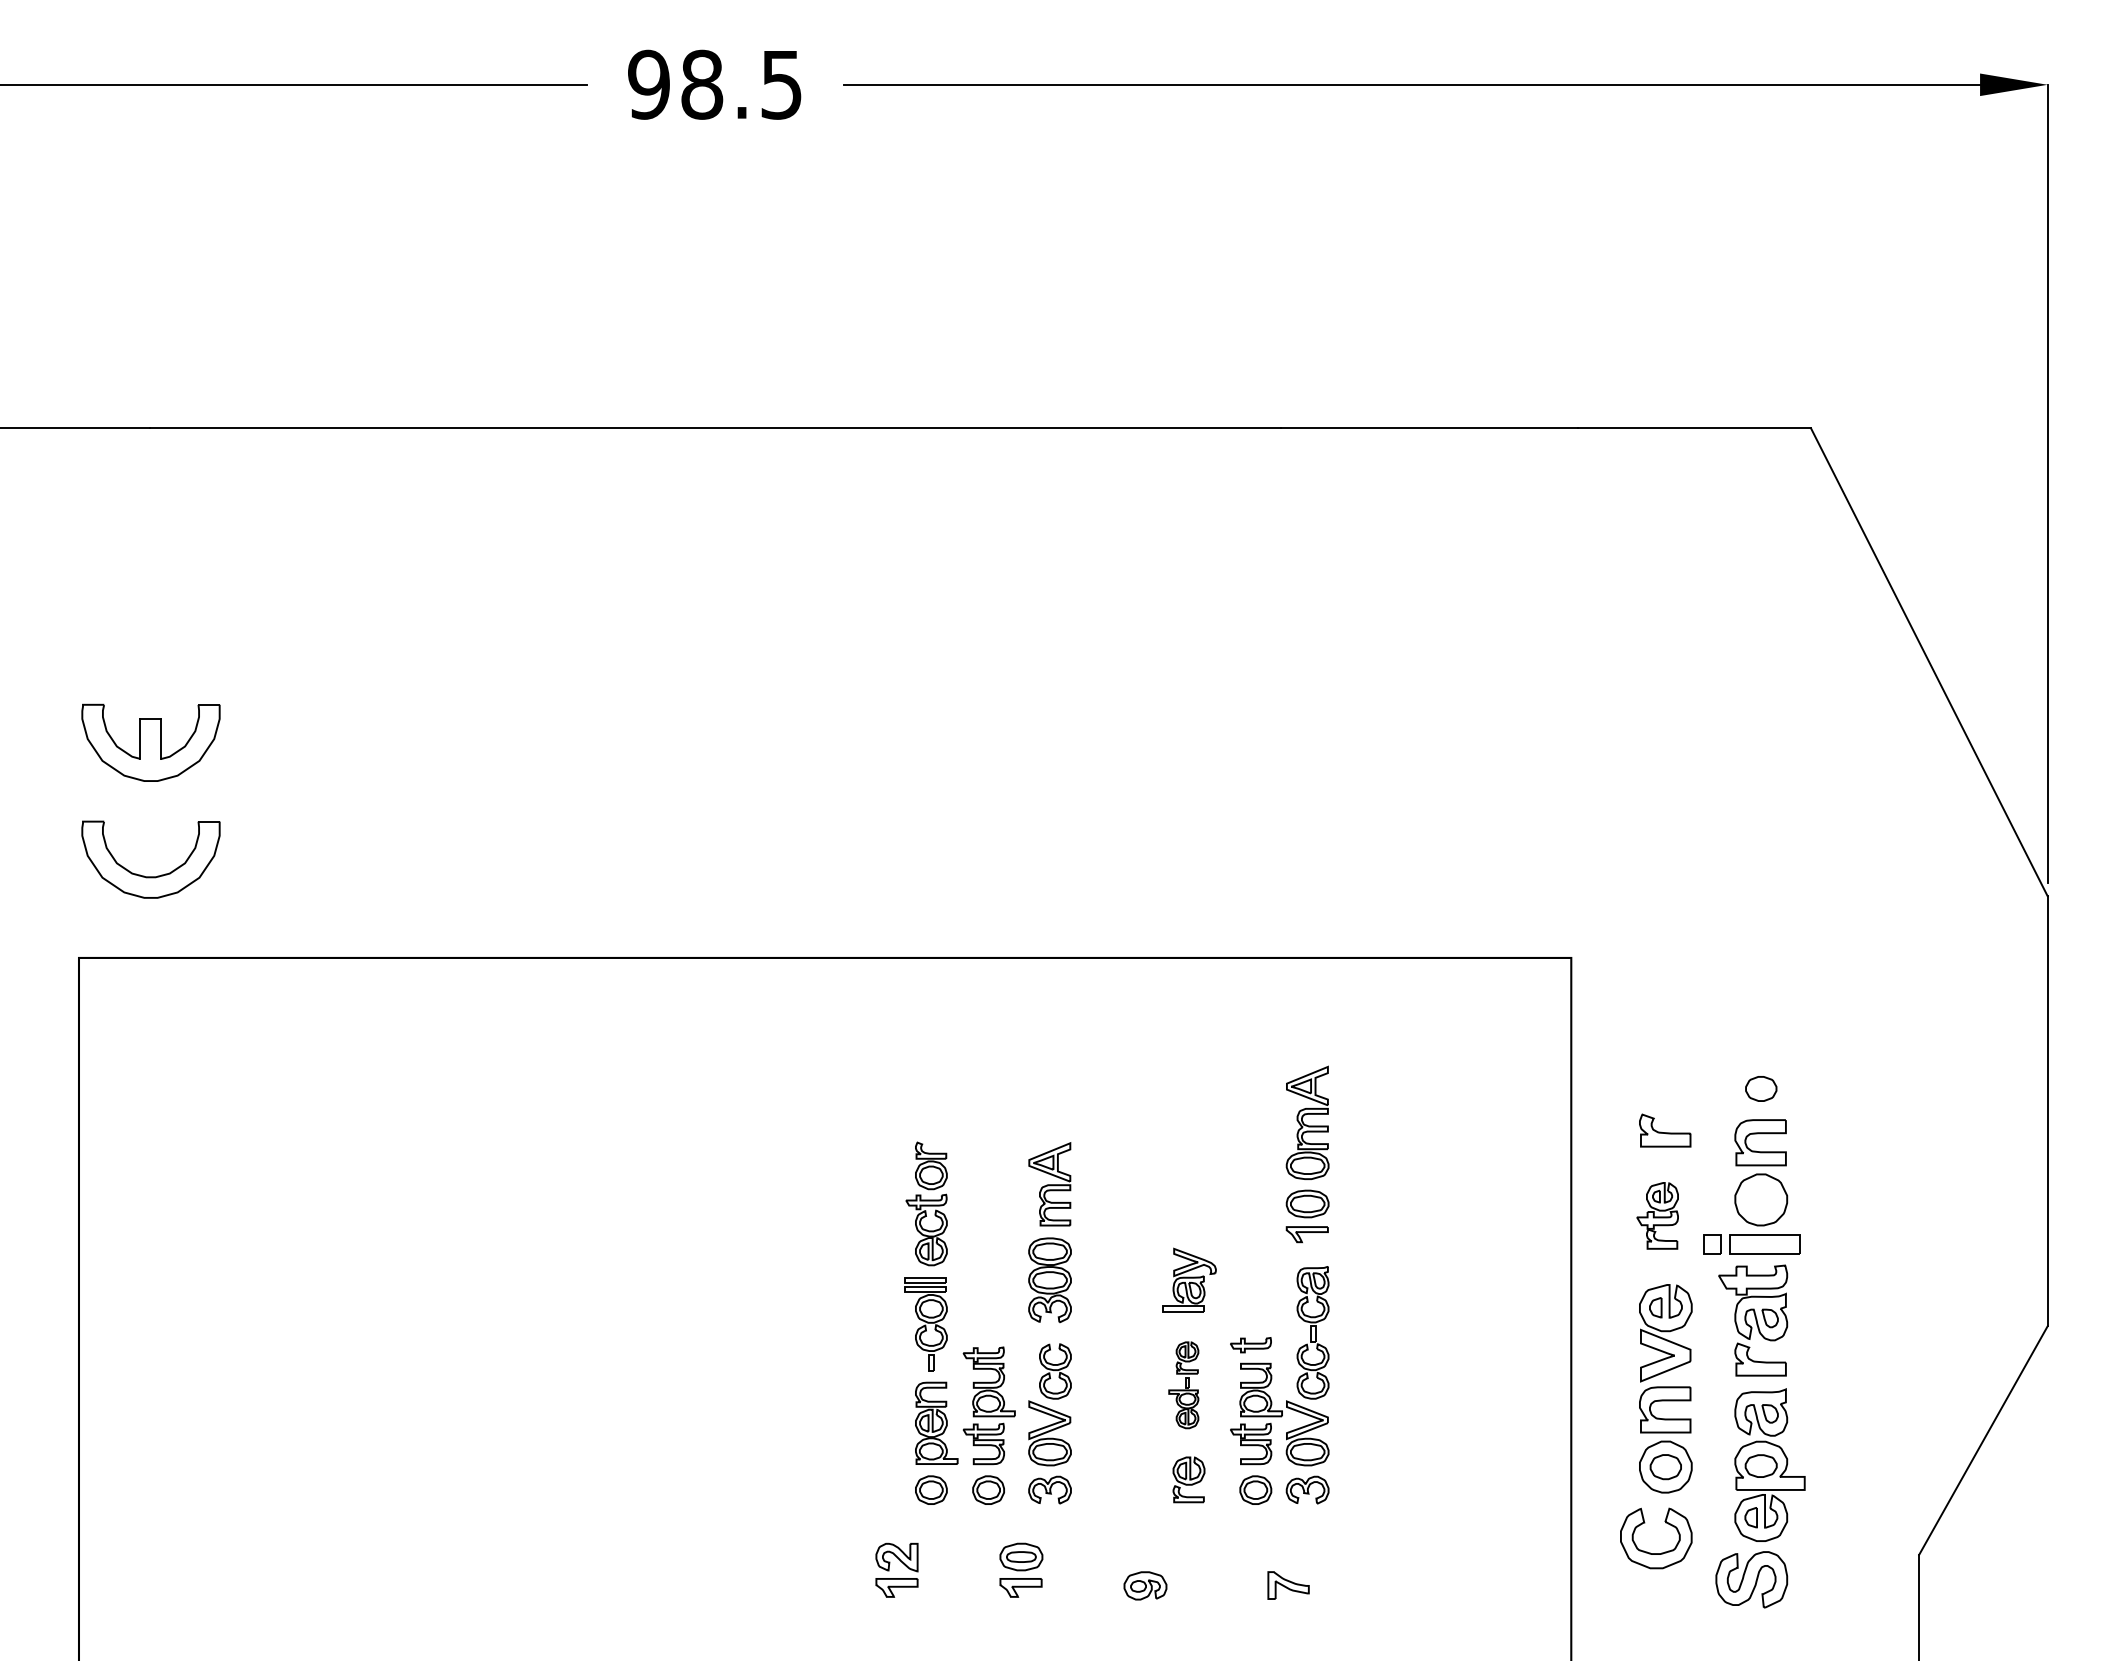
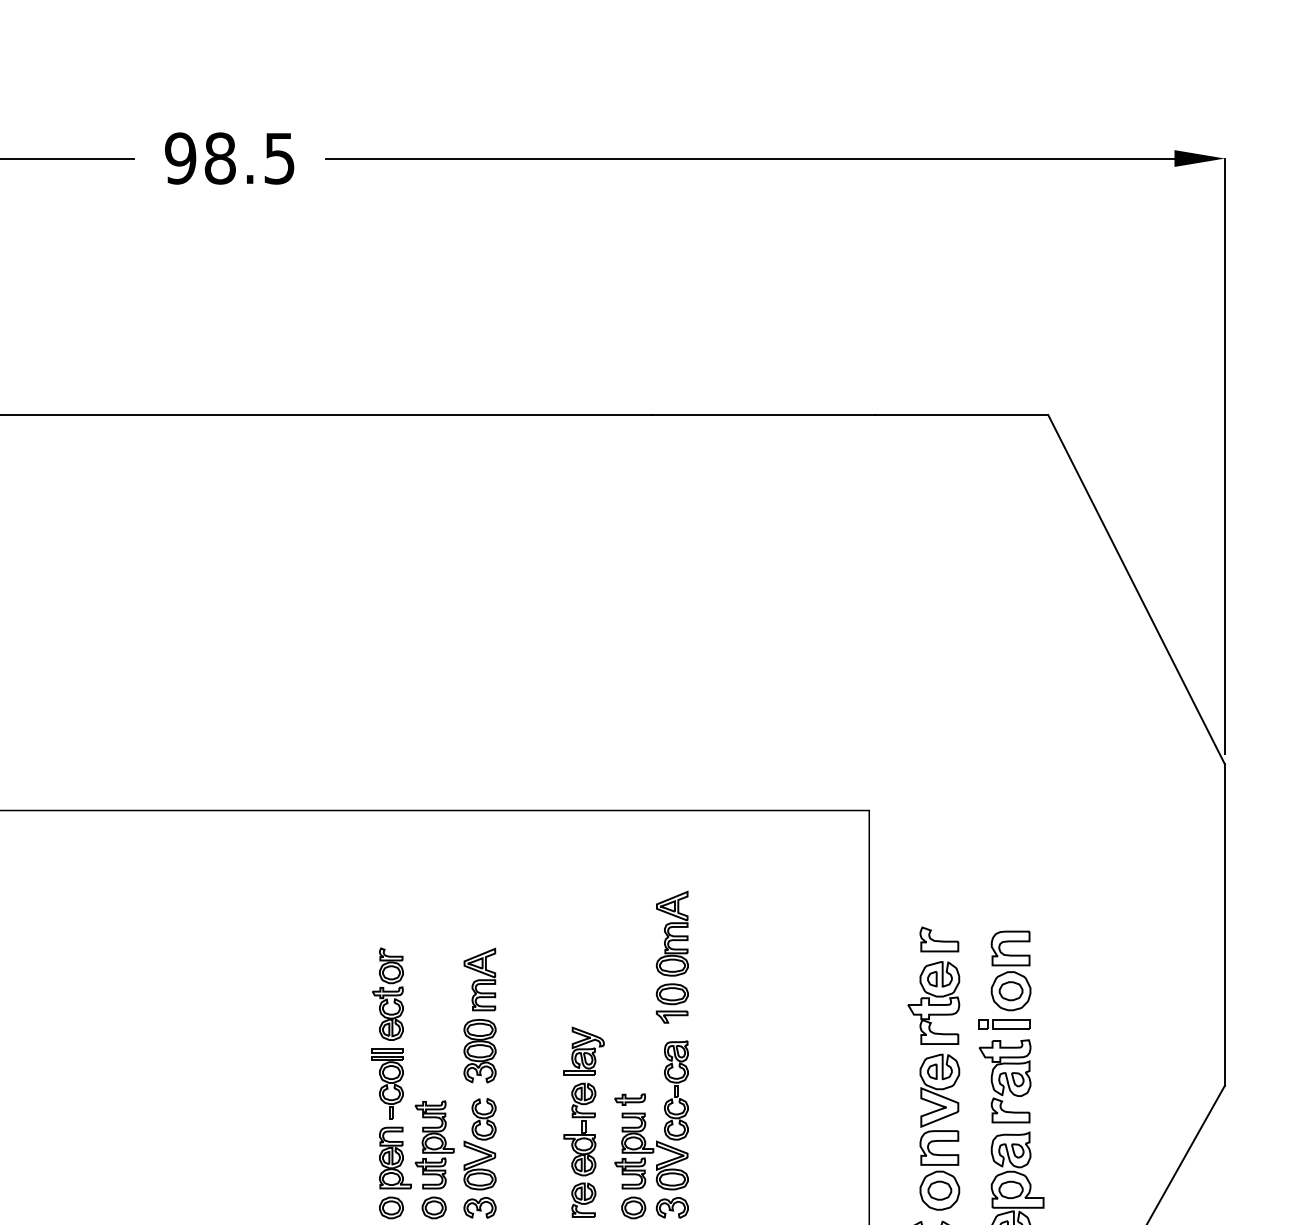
part: (1761, 1088) -> (1011, 990), moved
part: (1657, 1215) -> (933, 1002), size x1.67
part: (1751, 1244) -> (1003, 1024), size x0.71
part: (1183, 1385) -> (579, 1129), size x1.43

